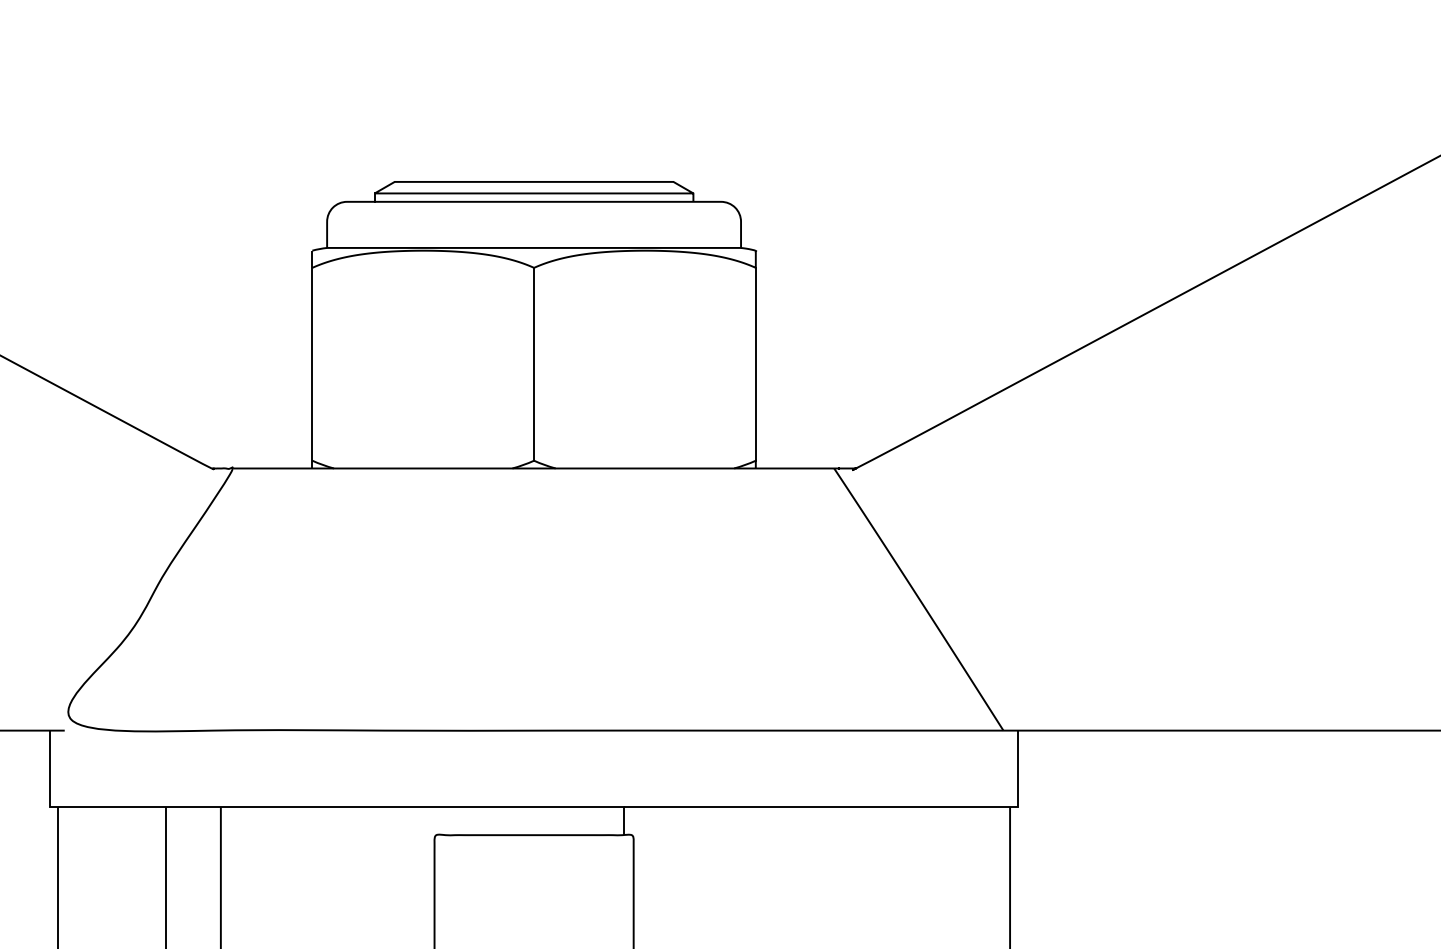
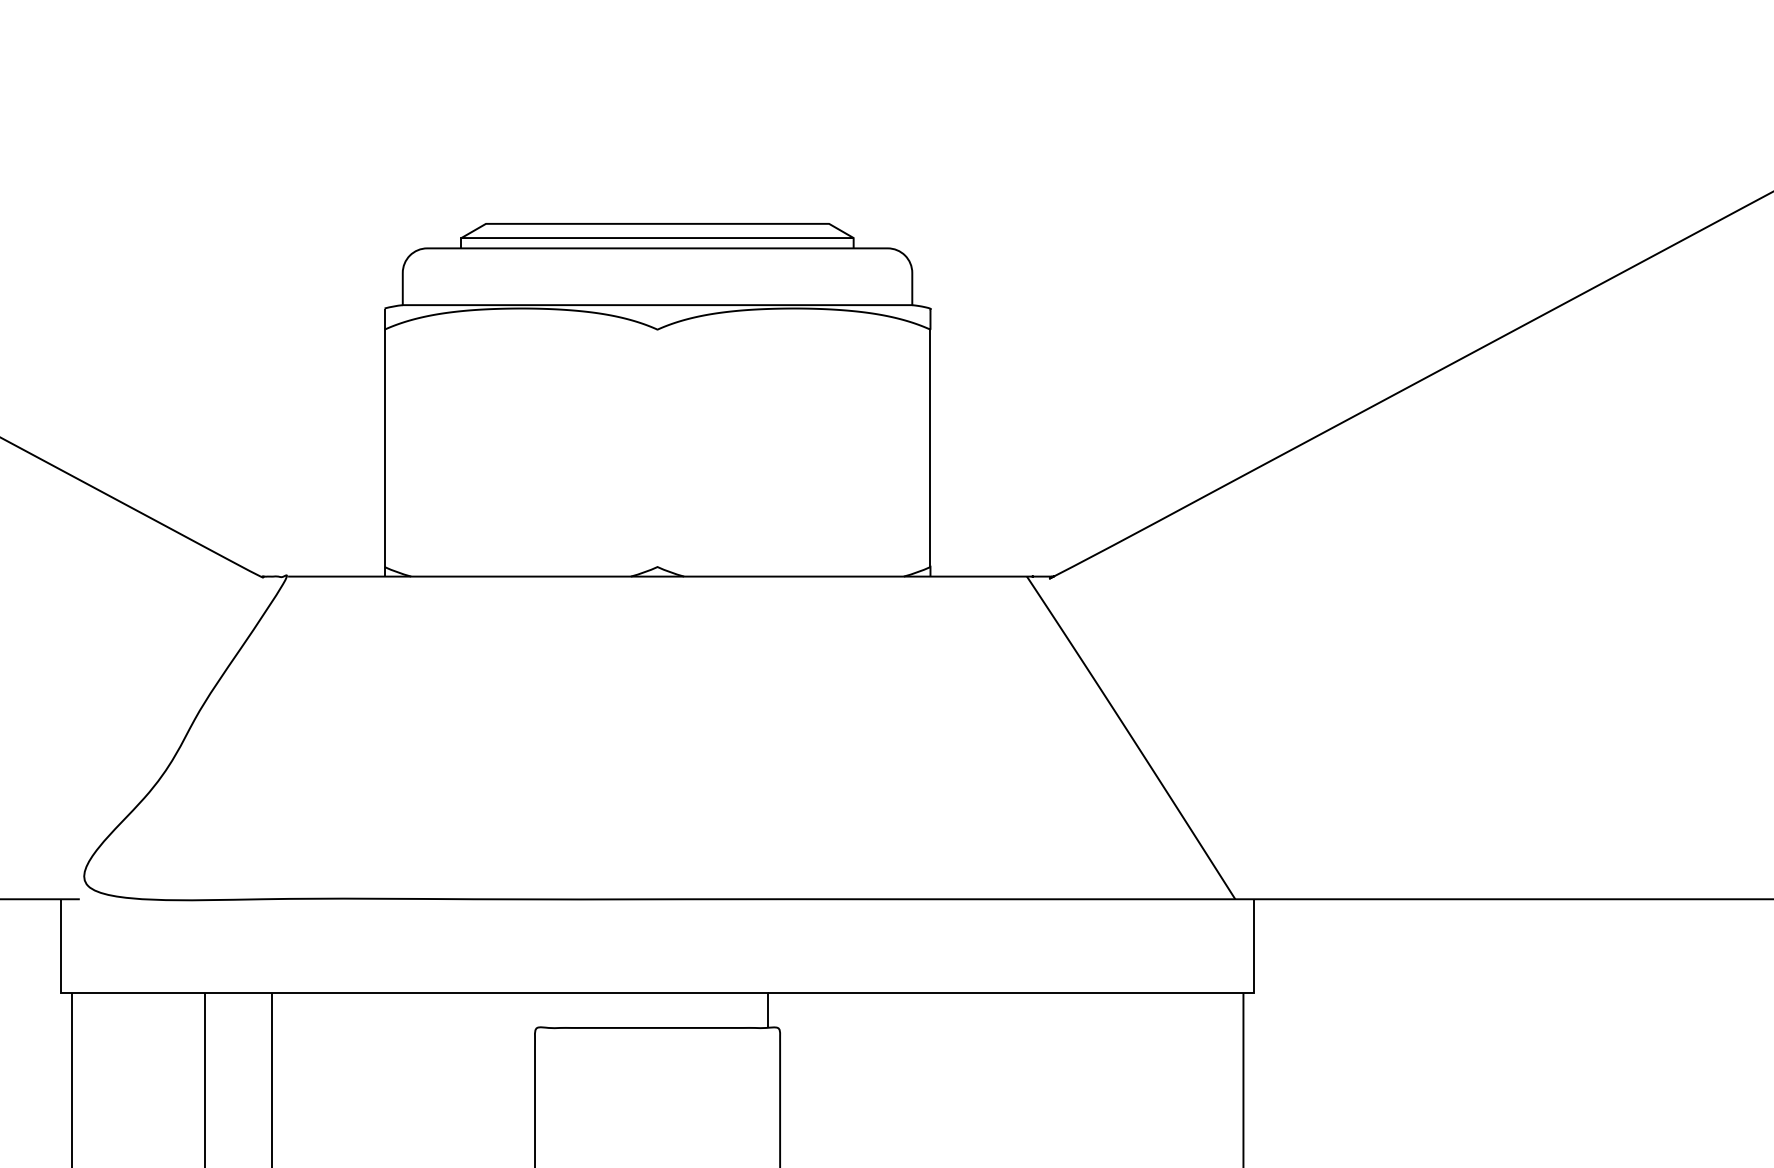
line: (534, 364) -> (657, 448), removed

